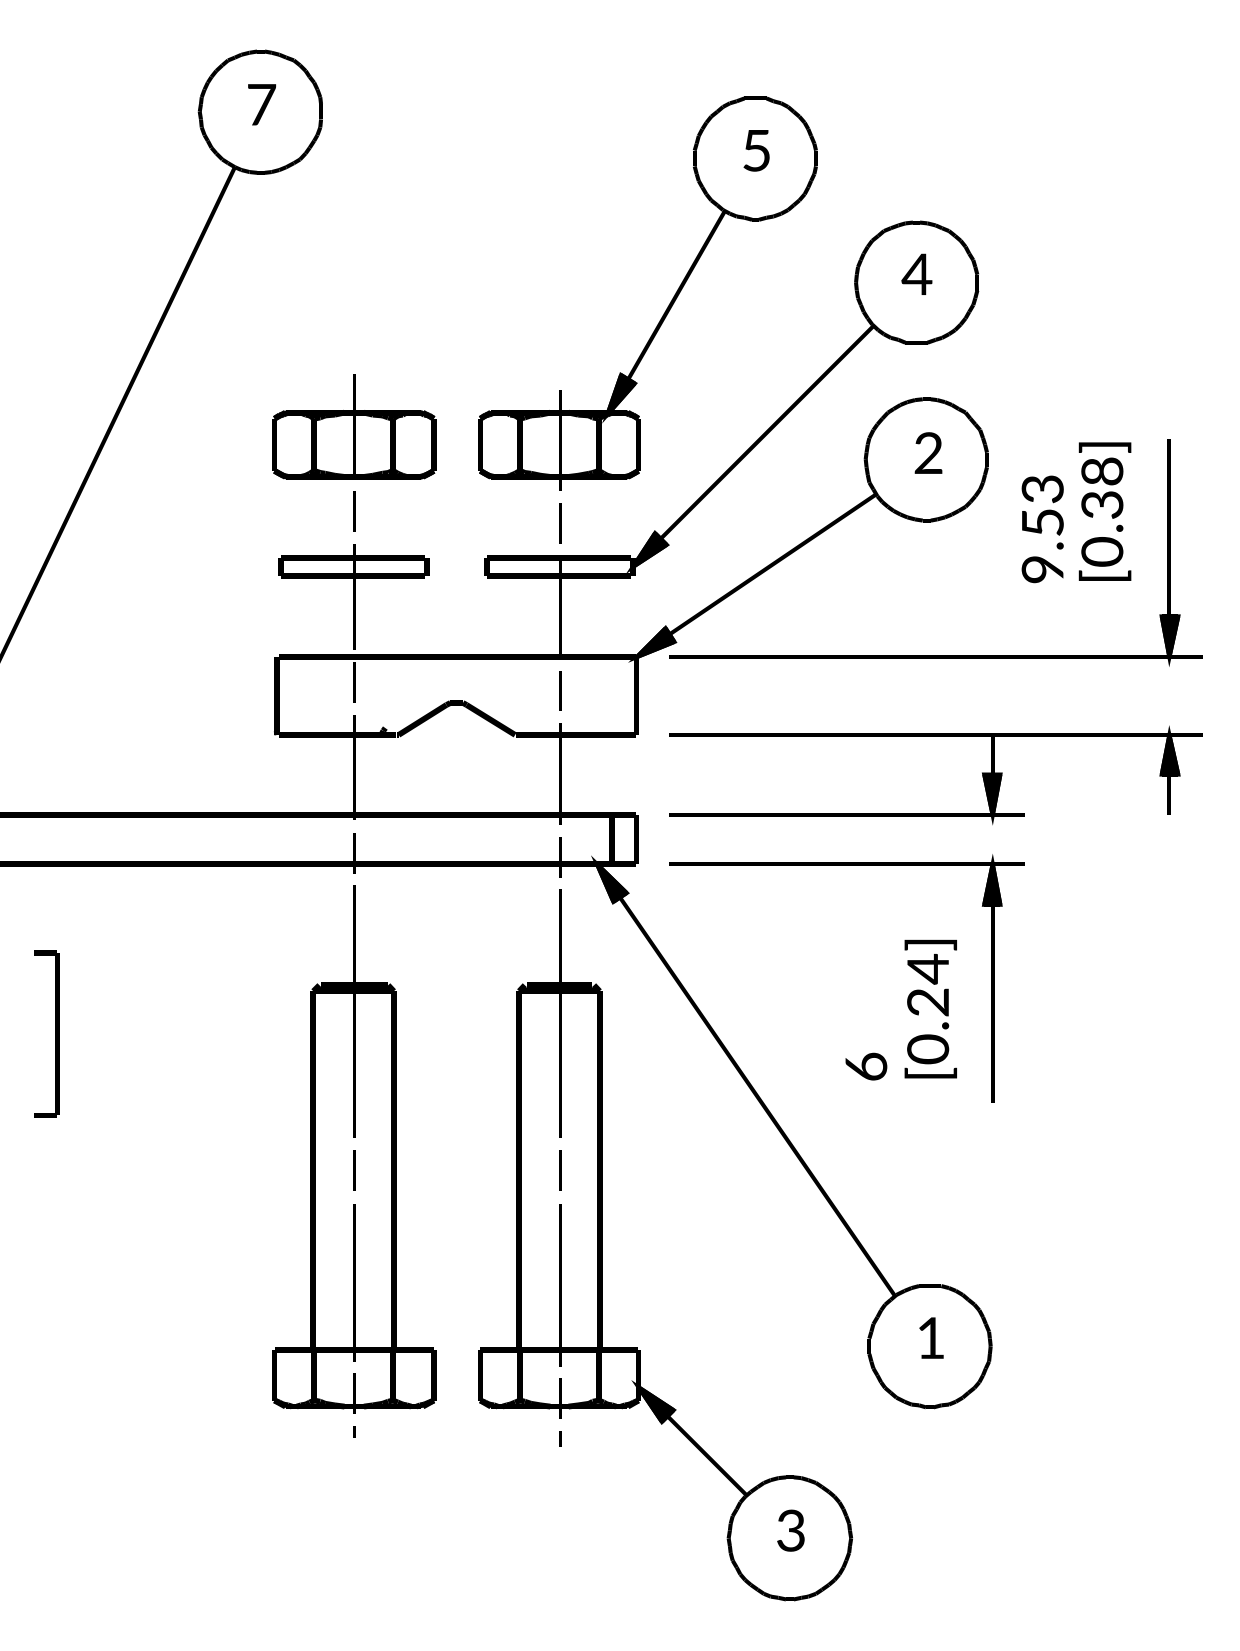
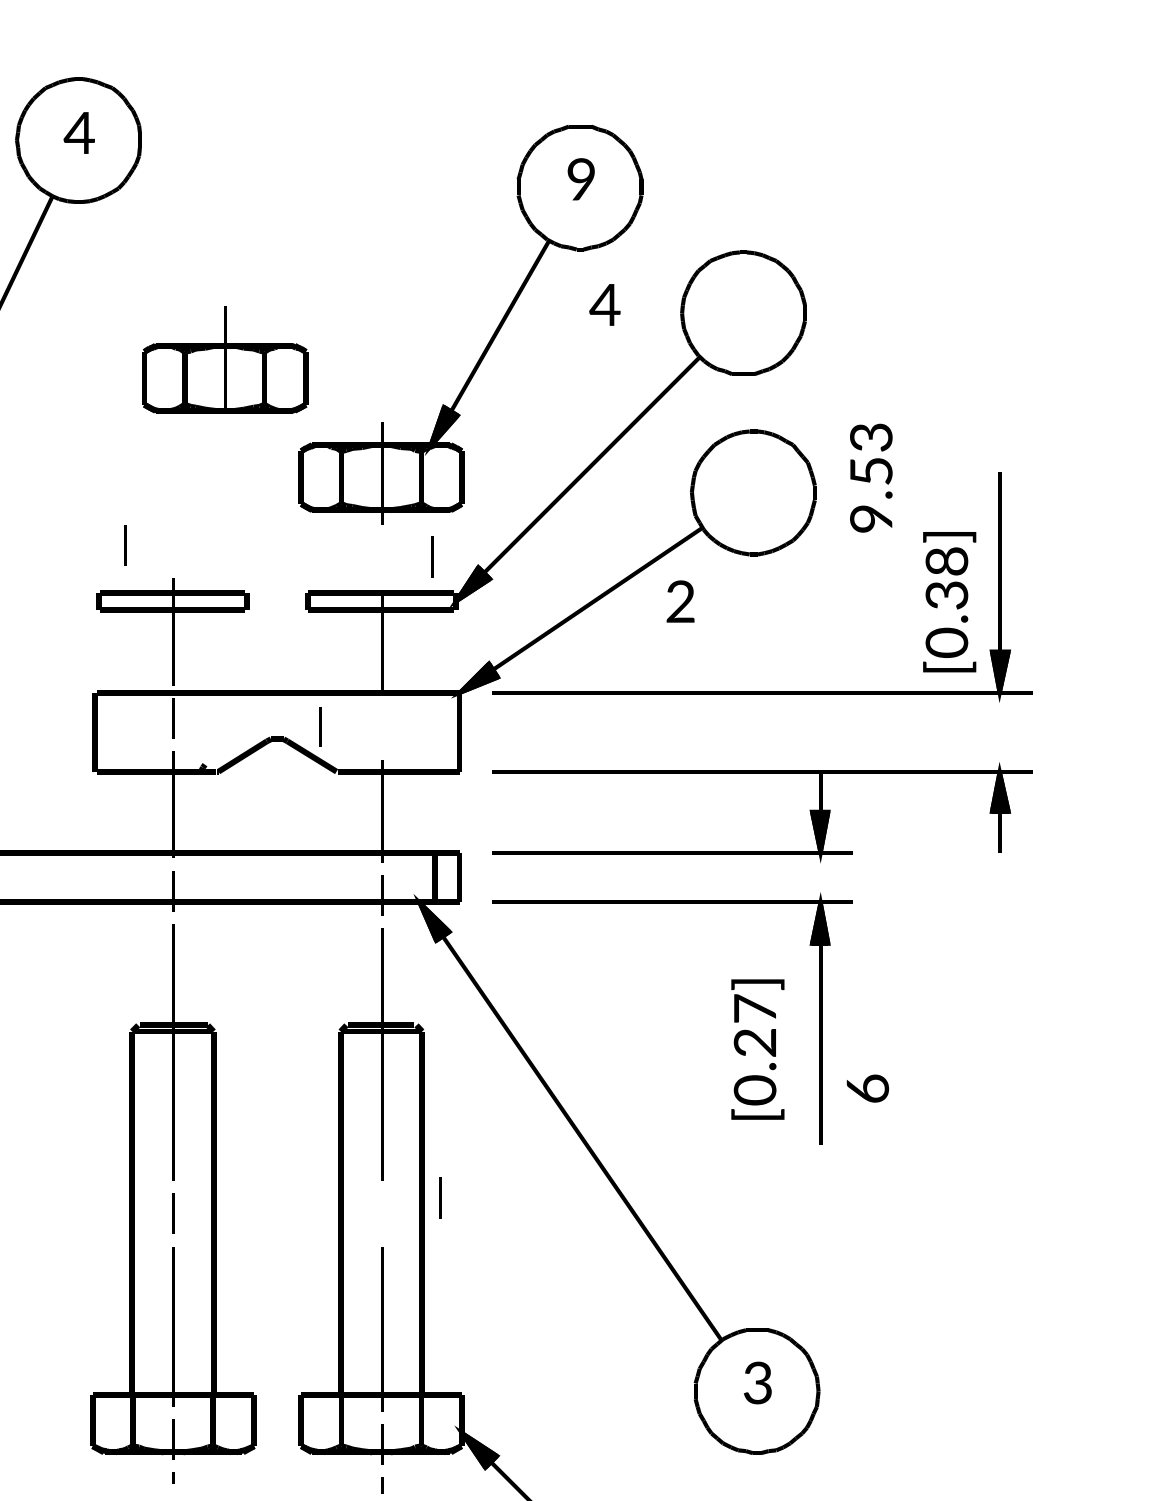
text: (260, 104) -> (78, 132), 7 -> 4
text: (756, 150) -> (581, 179), 5 -> 9
text: (916, 273) -> (604, 304), moved
part: (354, 426) -> (225, 359), moved
text: (928, 452) -> (680, 600), moved
line: (354, 511) -> (126, 545), moved
text: (1104, 511) -> (949, 601), moved
line: (560, 523) -> (433, 557), moved
text: (1042, 529) -> (871, 478), moved
line: (560, 690) -> (320, 726), moved
text: (927, 968) -> (754, 1008), [0.24] -> [0.27]
text: (866, 1066) -> (868, 1088), moved
line: (560, 1170) -> (441, 1197), moved
text: (930, 1338) -> (757, 1383), 1 -> 3

